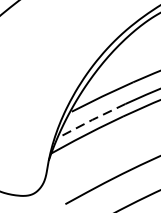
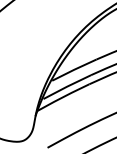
line: (92, 119) -> (67, 86), dashed -> solid

